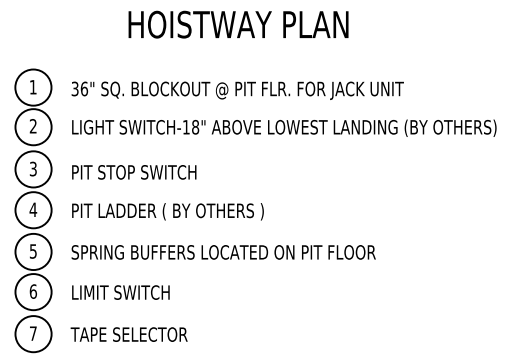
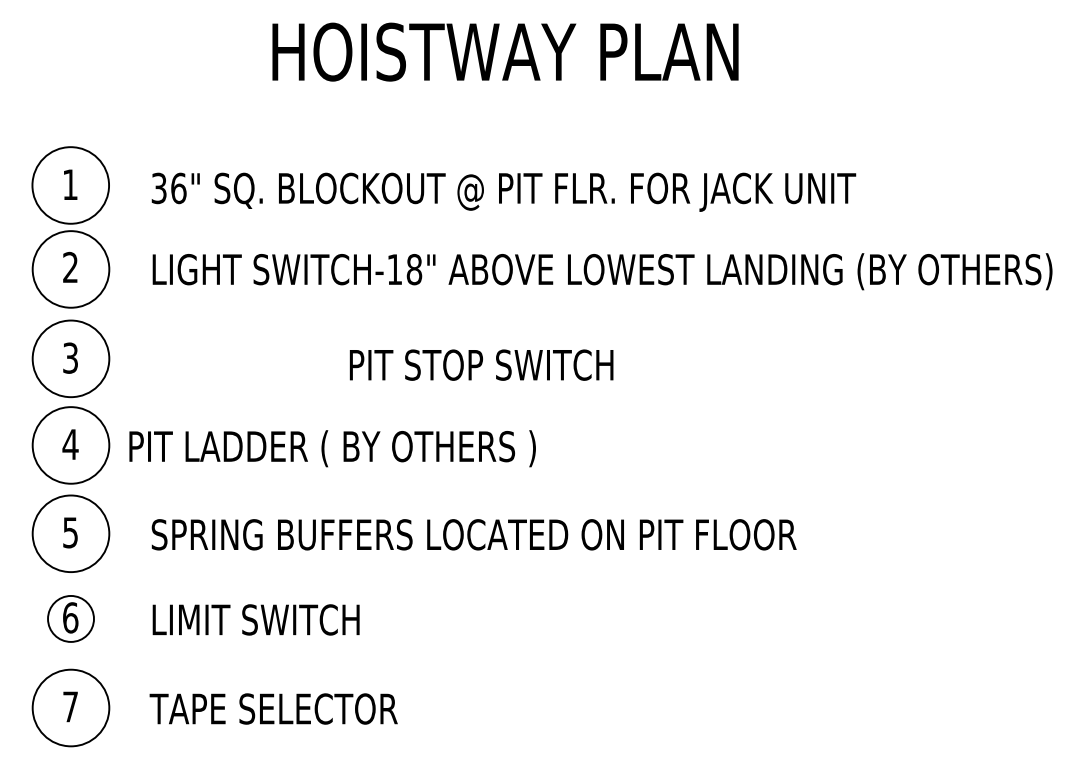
text: (134, 172) -> (482, 365), moved
text: (167, 211) -> (331, 448), moved
circle: (33, 292) -> (70, 619), size x0.6

